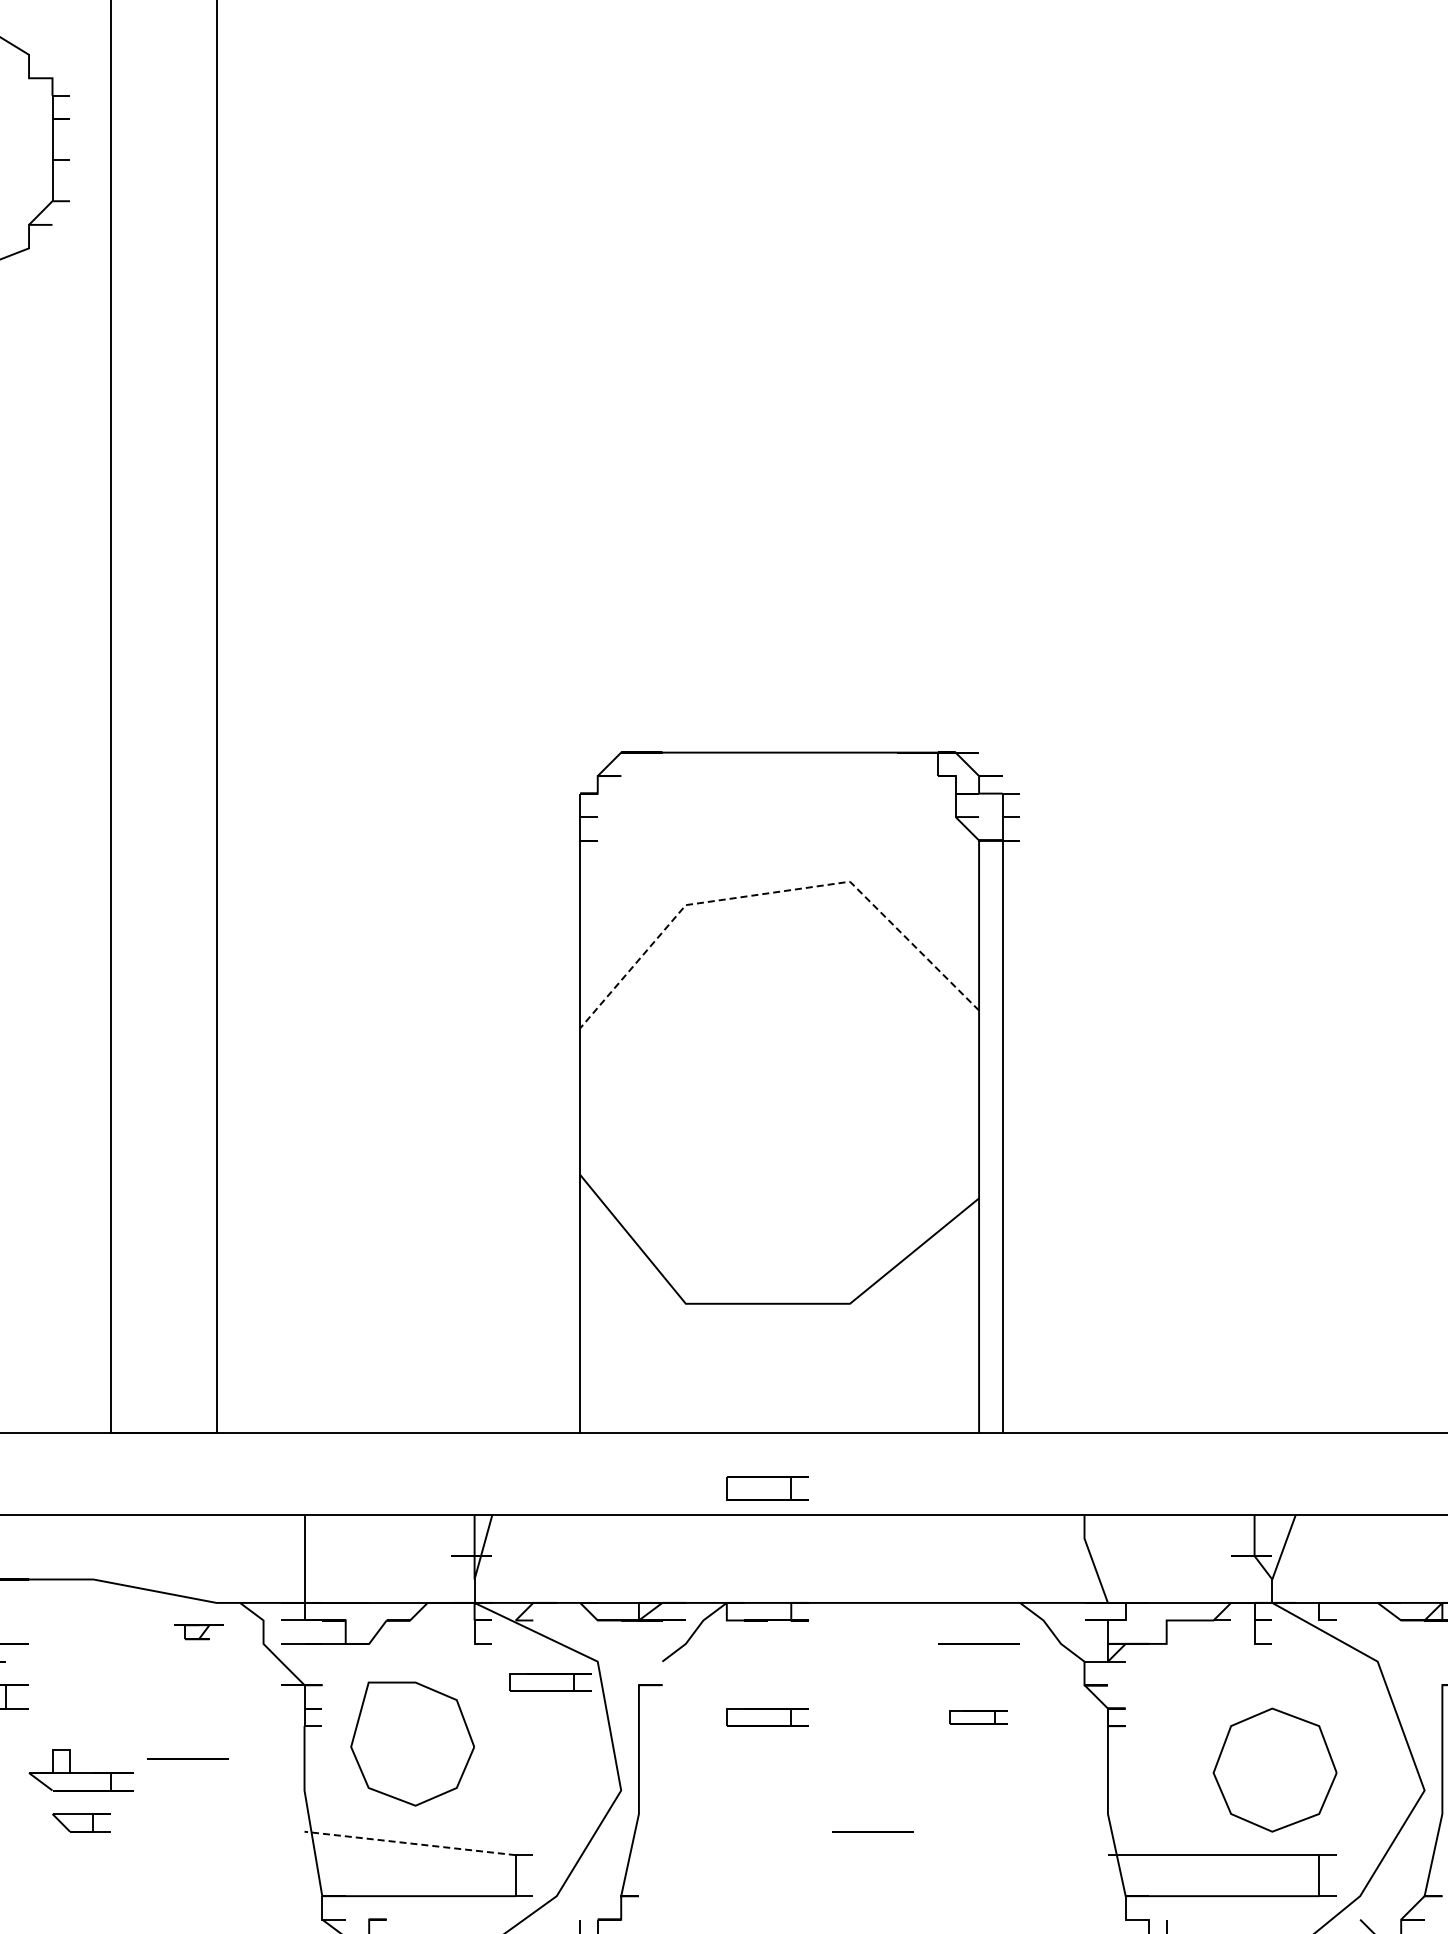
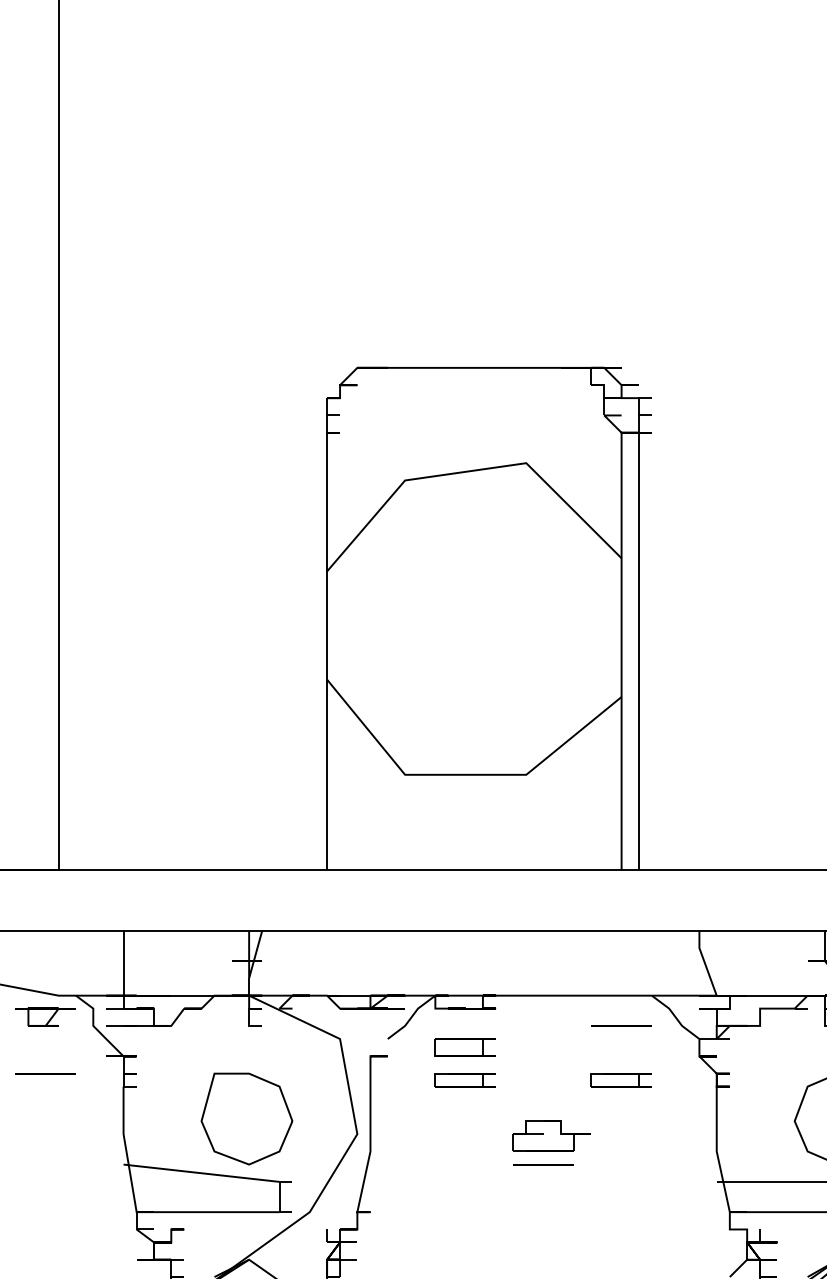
line: (777, 892) -> (472, 471), dashed -> solid
part: (767, 1488) -> (465, 1047), moved
part: (198, 1631) -> (45, 1016), size x1.67
part: (550, 1682) -> (305, 1054), removed
part: (978, 1717) -> (621, 1080), size x1.43
part: (412, 1743) -> (246, 1118), moved
line: (187, 1758) -> (45, 1073), moved
part: (884, 1793) -> (551, 1136), added
line: (409, 1843) -> (201, 1173), dashed -> solid

